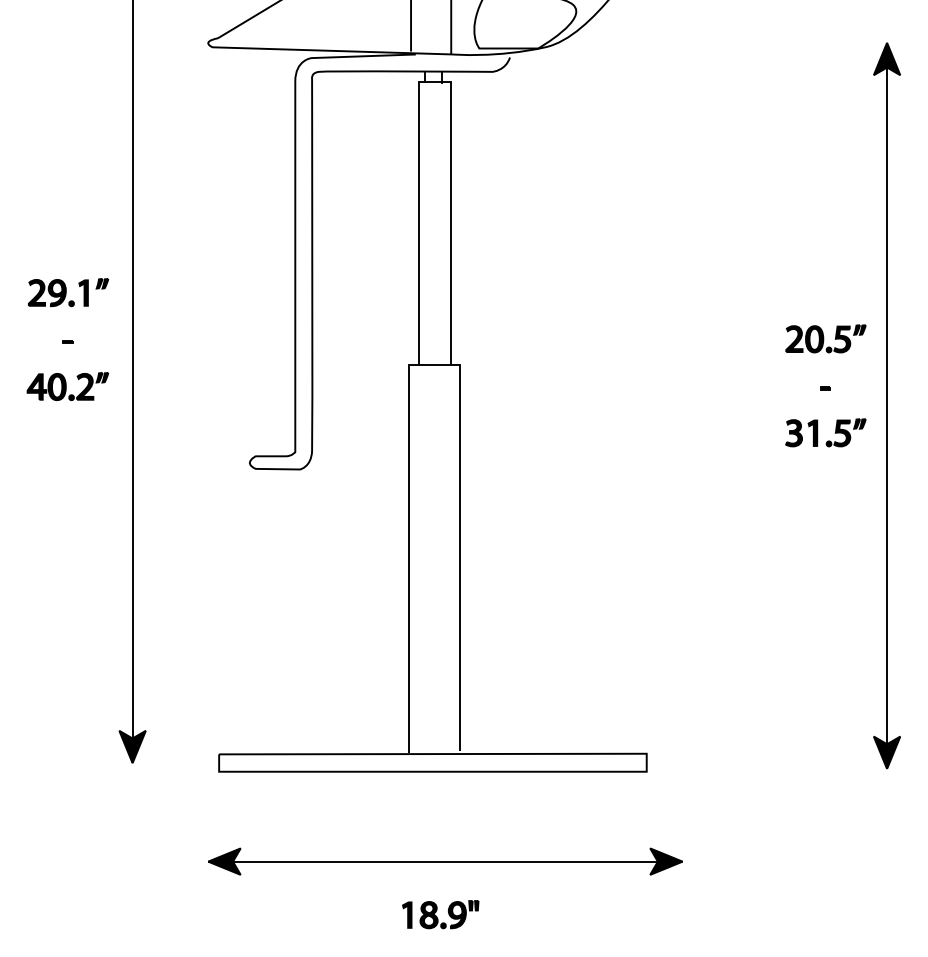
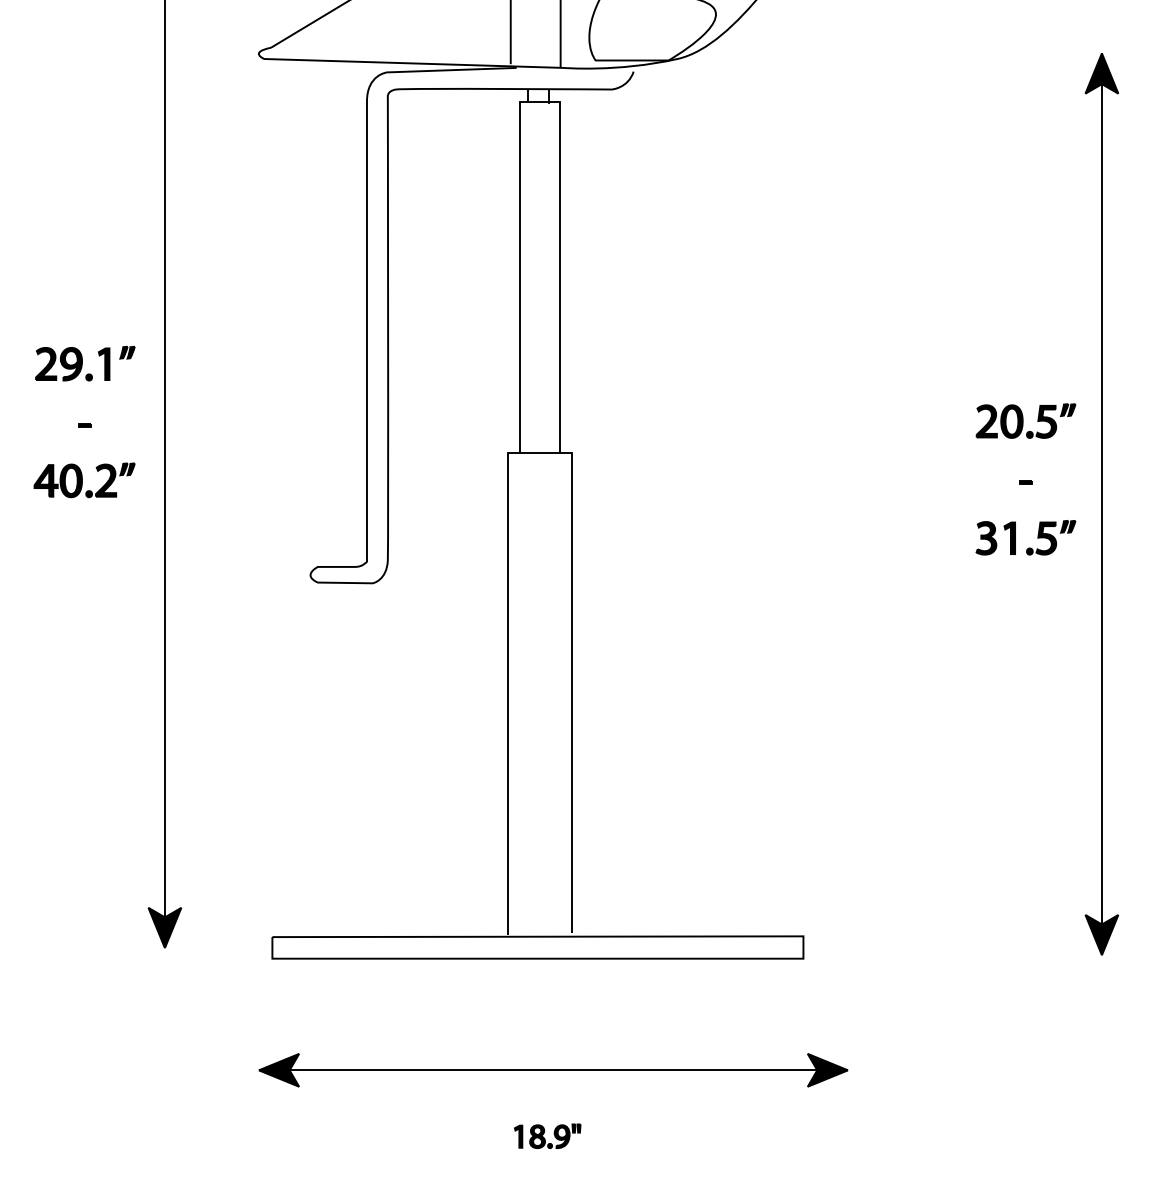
part: (440, 914) -> (547, 1135), size x0.7

